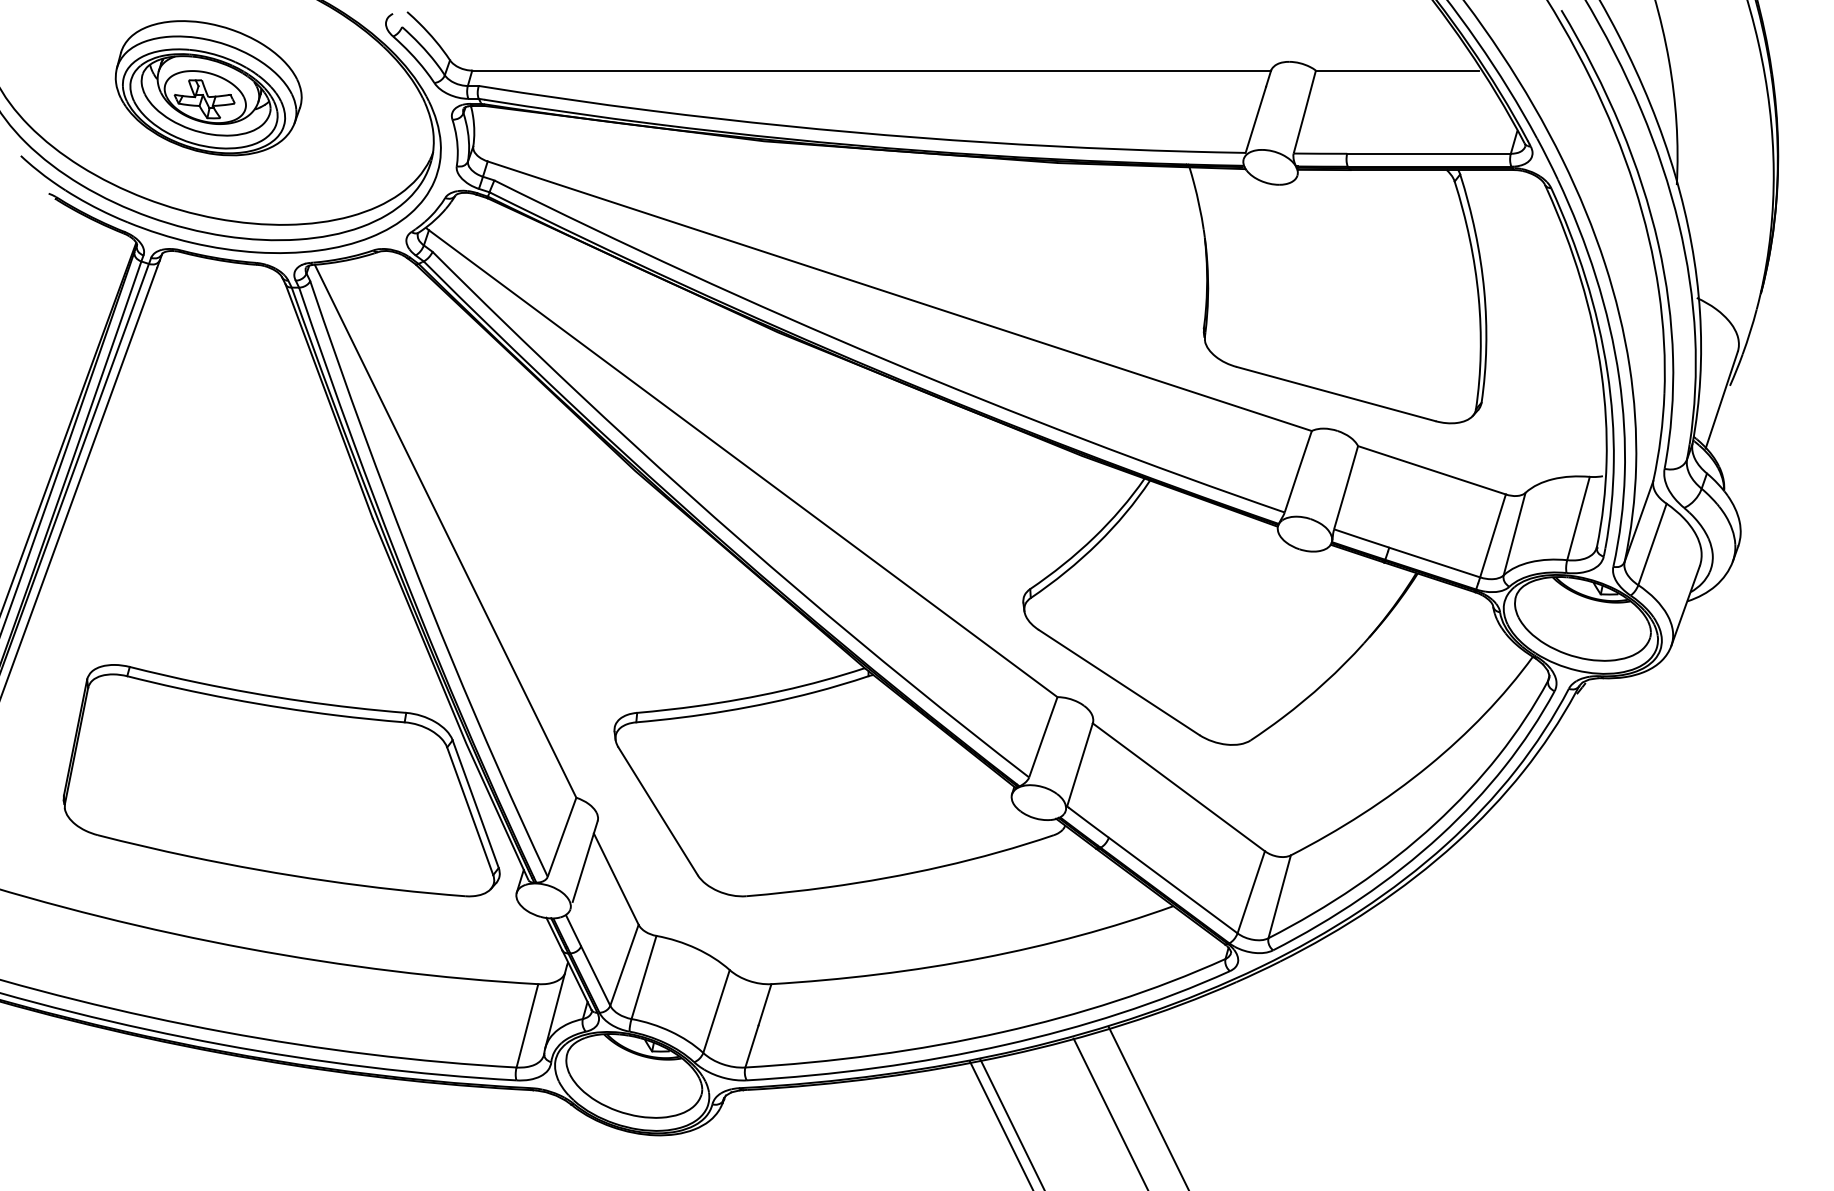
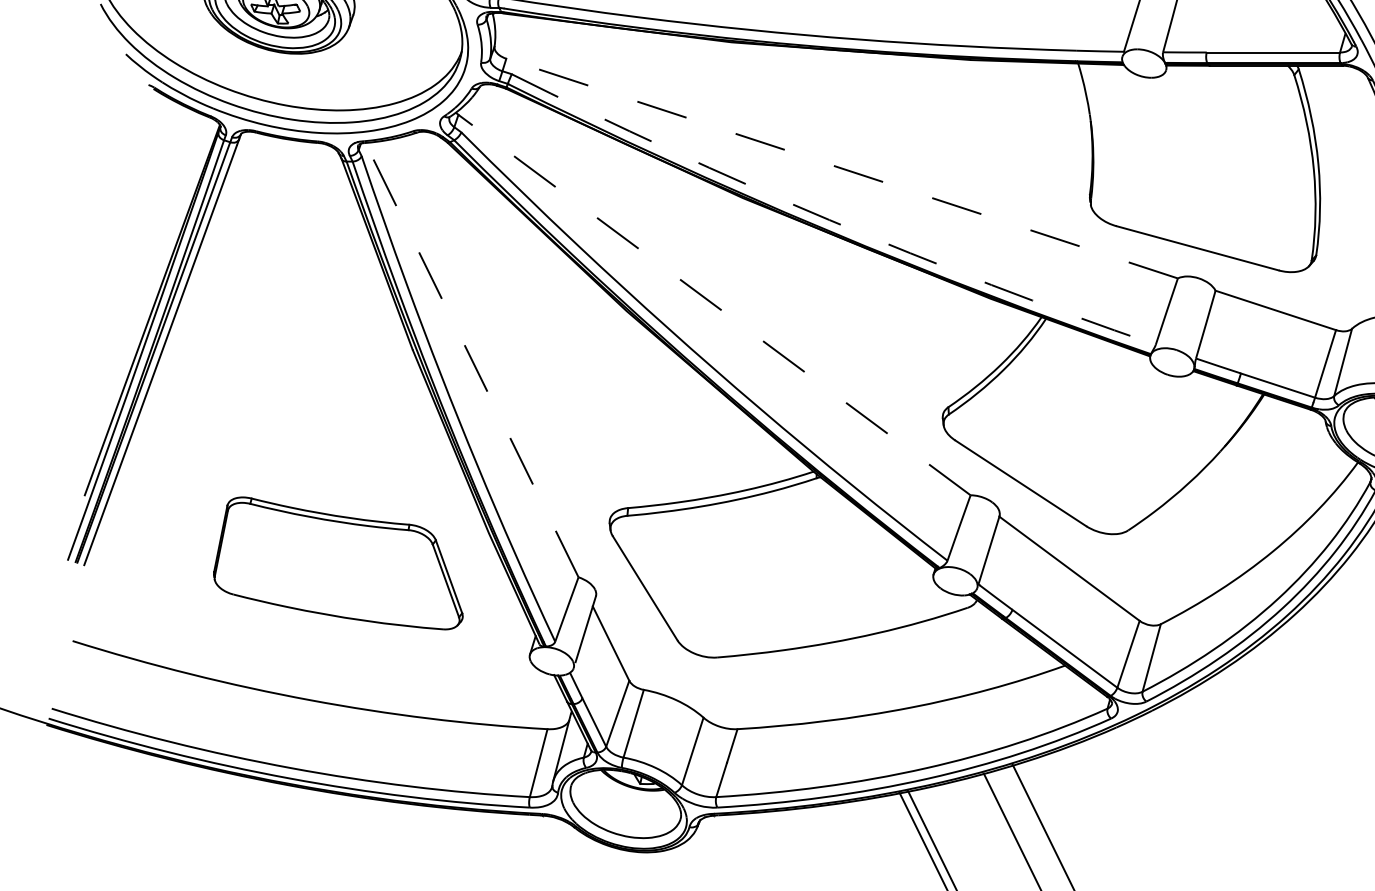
line: (899, 296) -> (841, 168), solid -> dashed
arc: (884, 359) -> (829, 220), solid -> dashed
line: (742, 463) -> (713, 304), solid -> dashed
line: (445, 531) -> (471, 360), solid -> dashed
part: (281, 780) -> (338, 563), size x0.7

